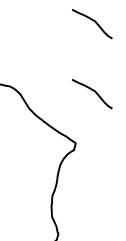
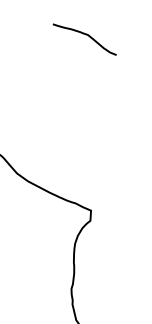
curve: (93, 91) -> (103, 133), removed

